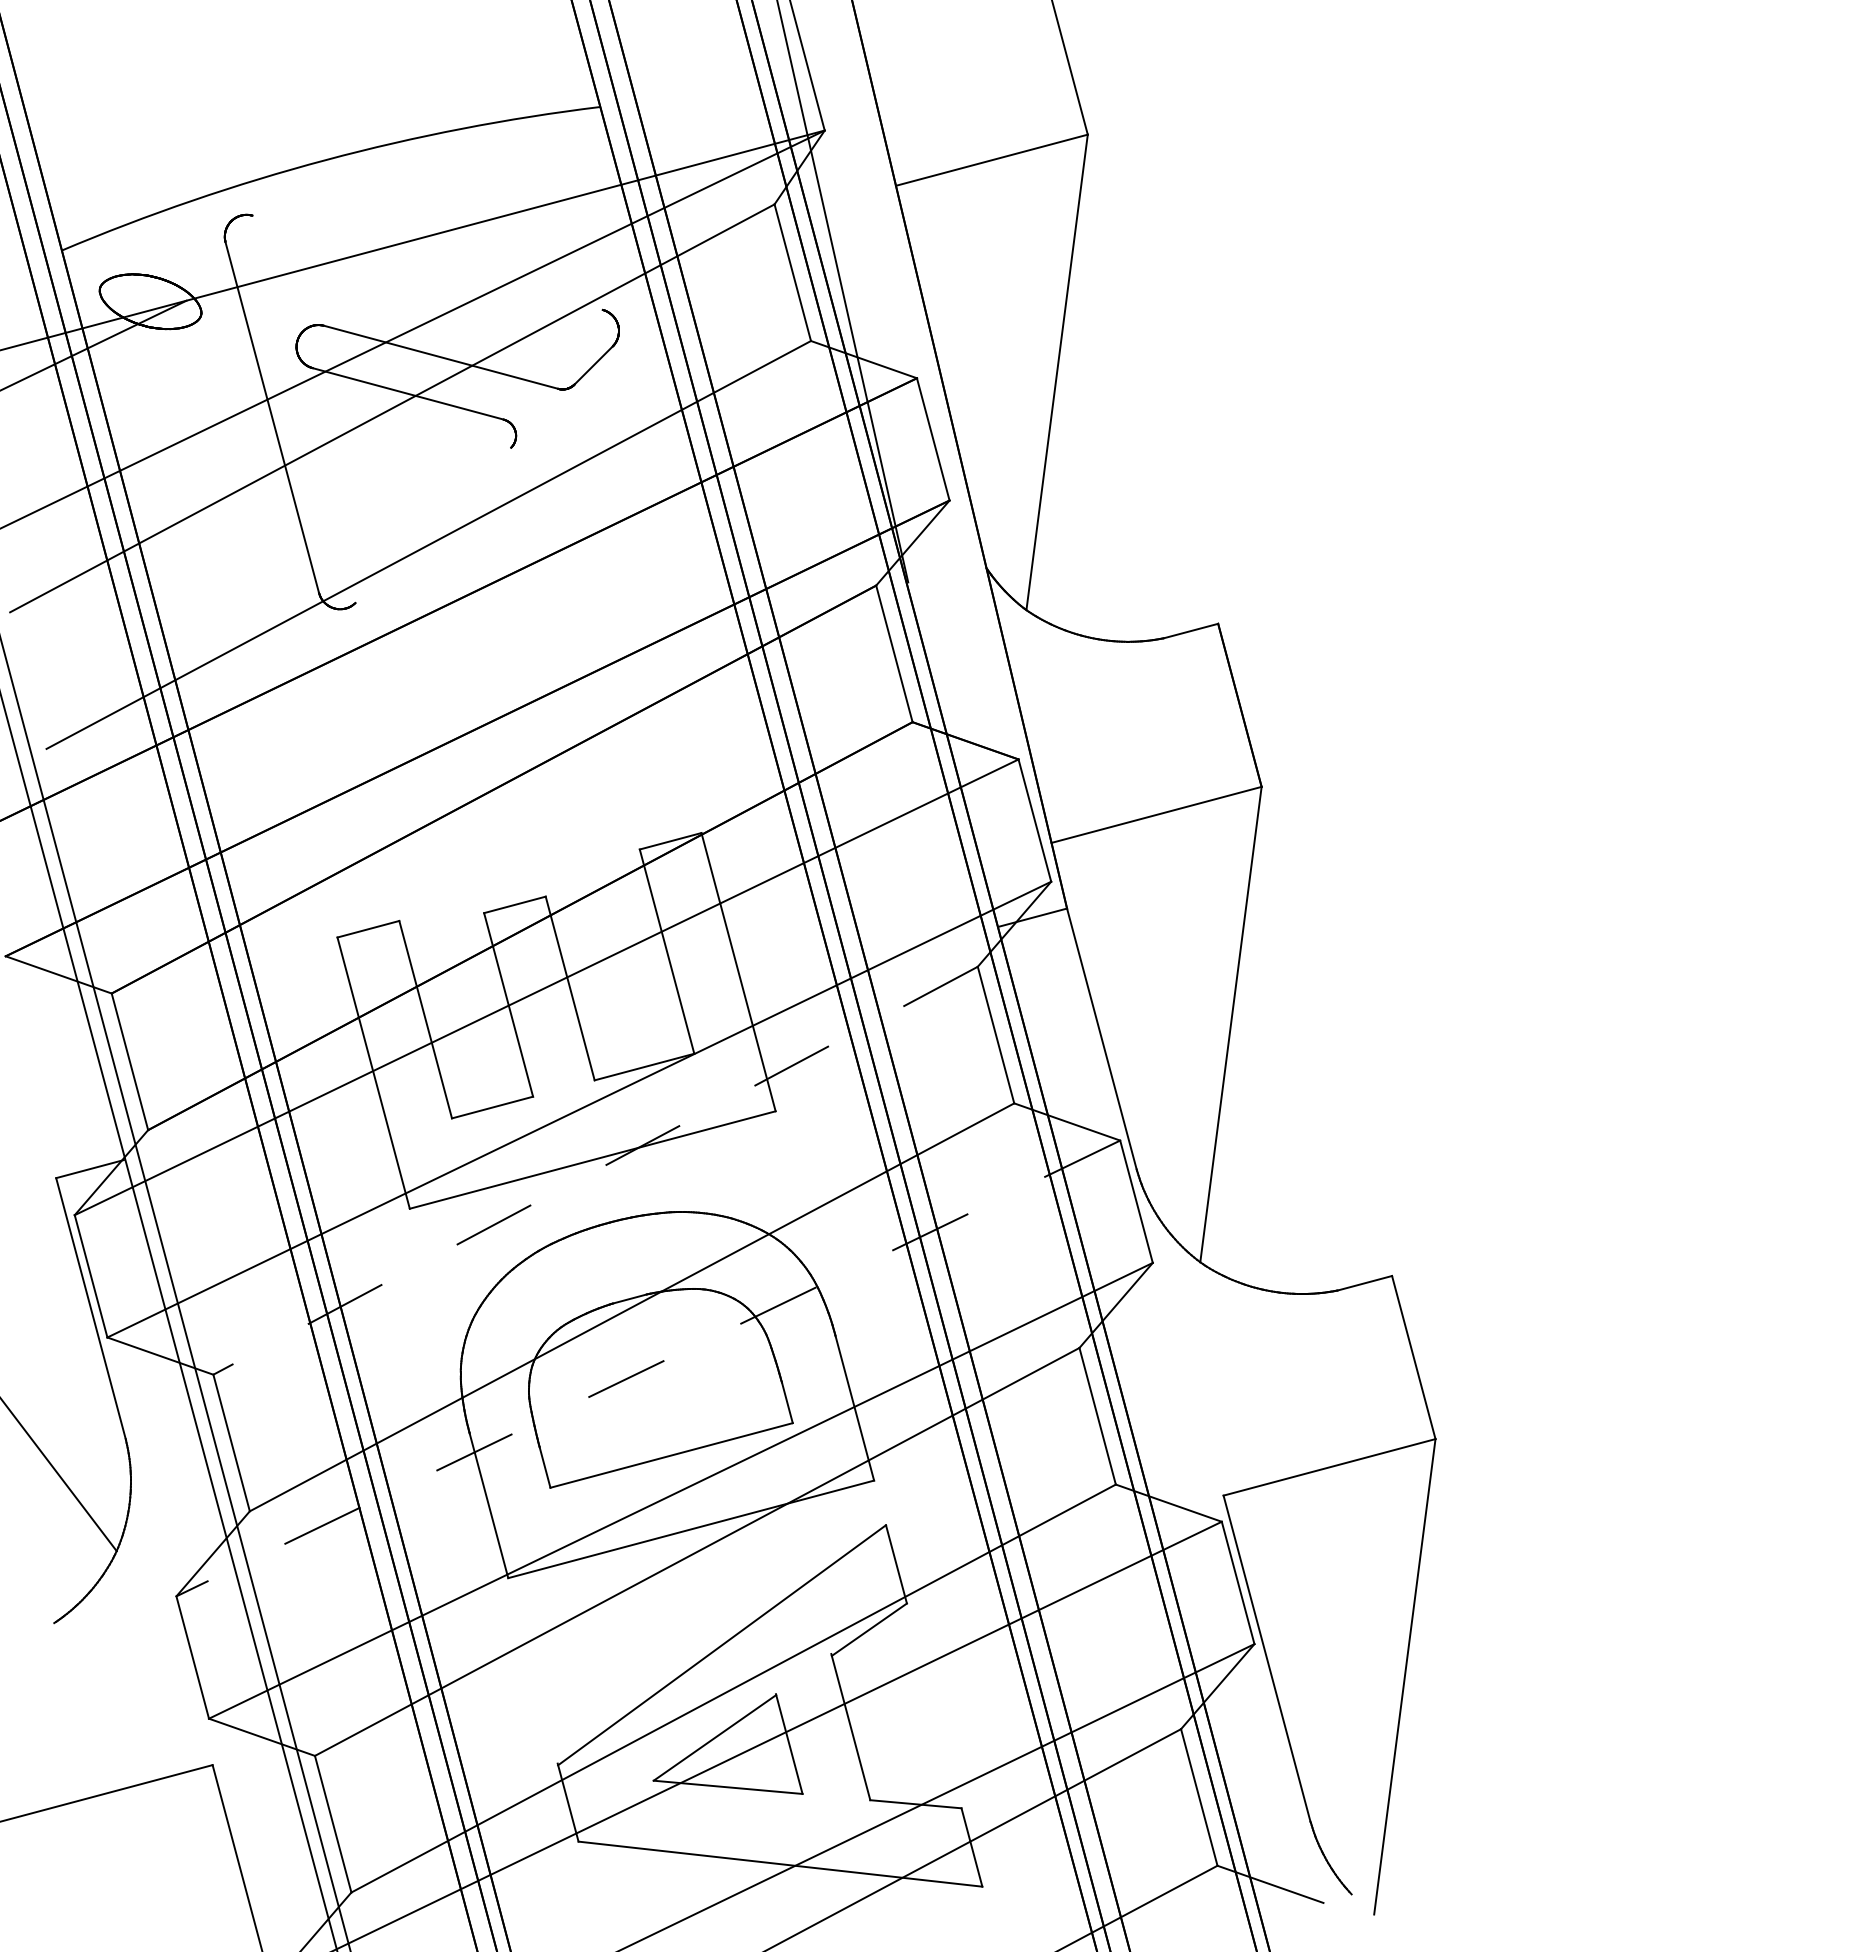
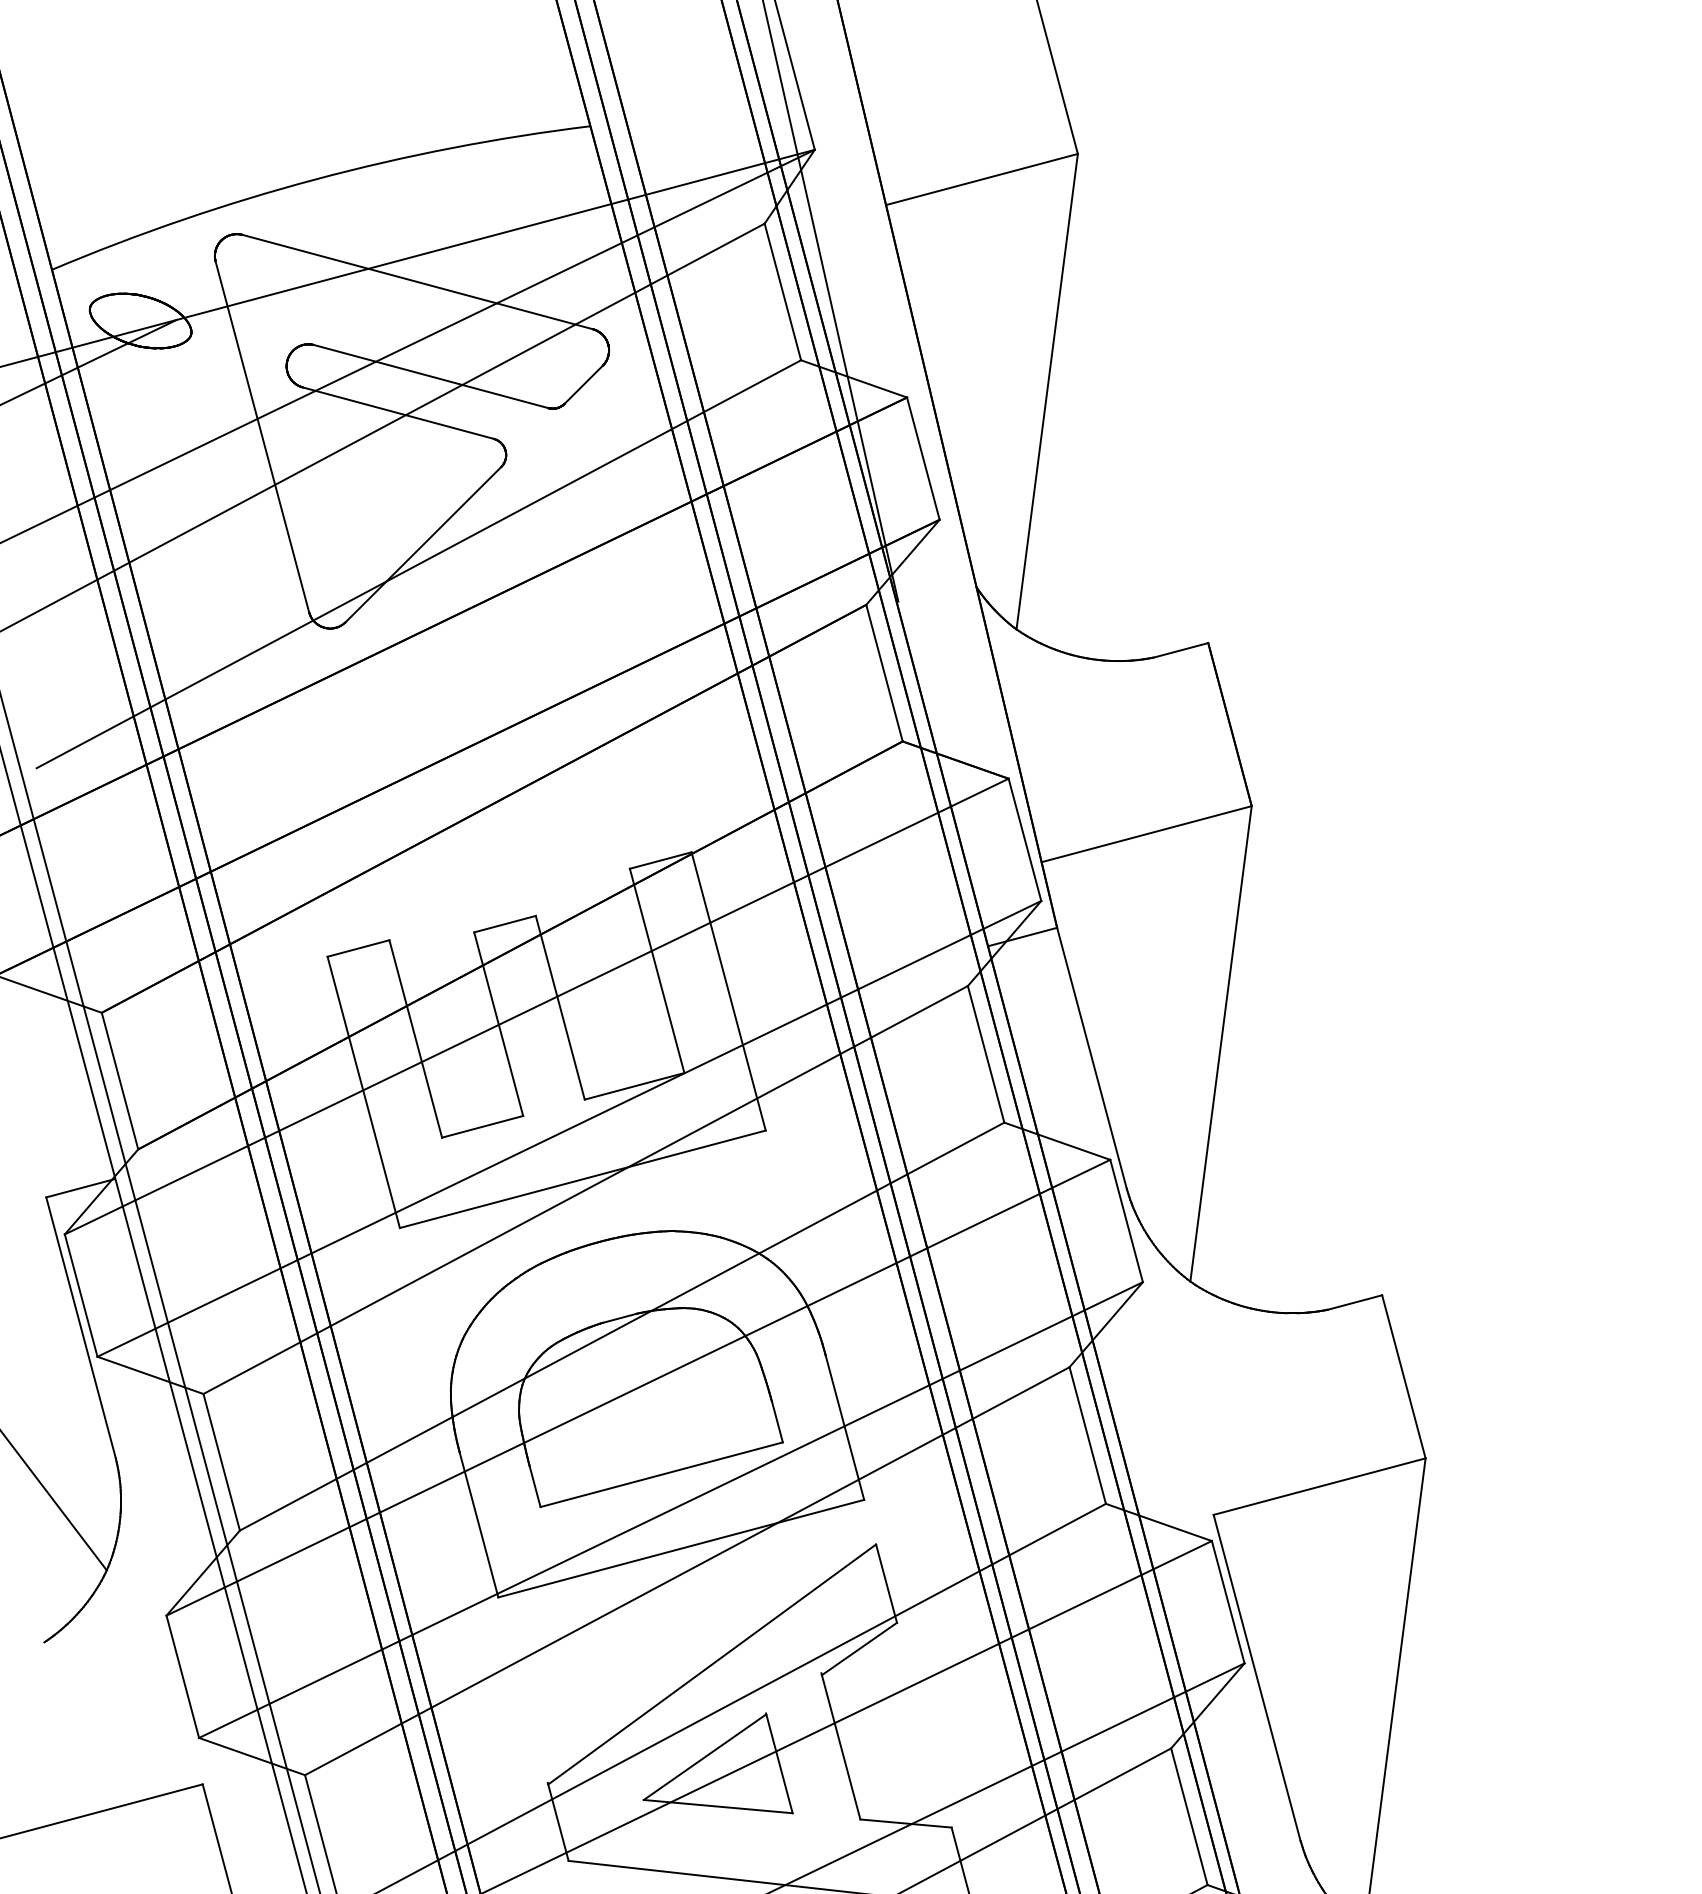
line: (427, 262) -> (417, 281), added
line: (433, 524) -> (423, 543), added
line: (595, 1170) -> (585, 1189), dashed -> solid
line: (647, 1368) -> (637, 1387), dashed -> solid

